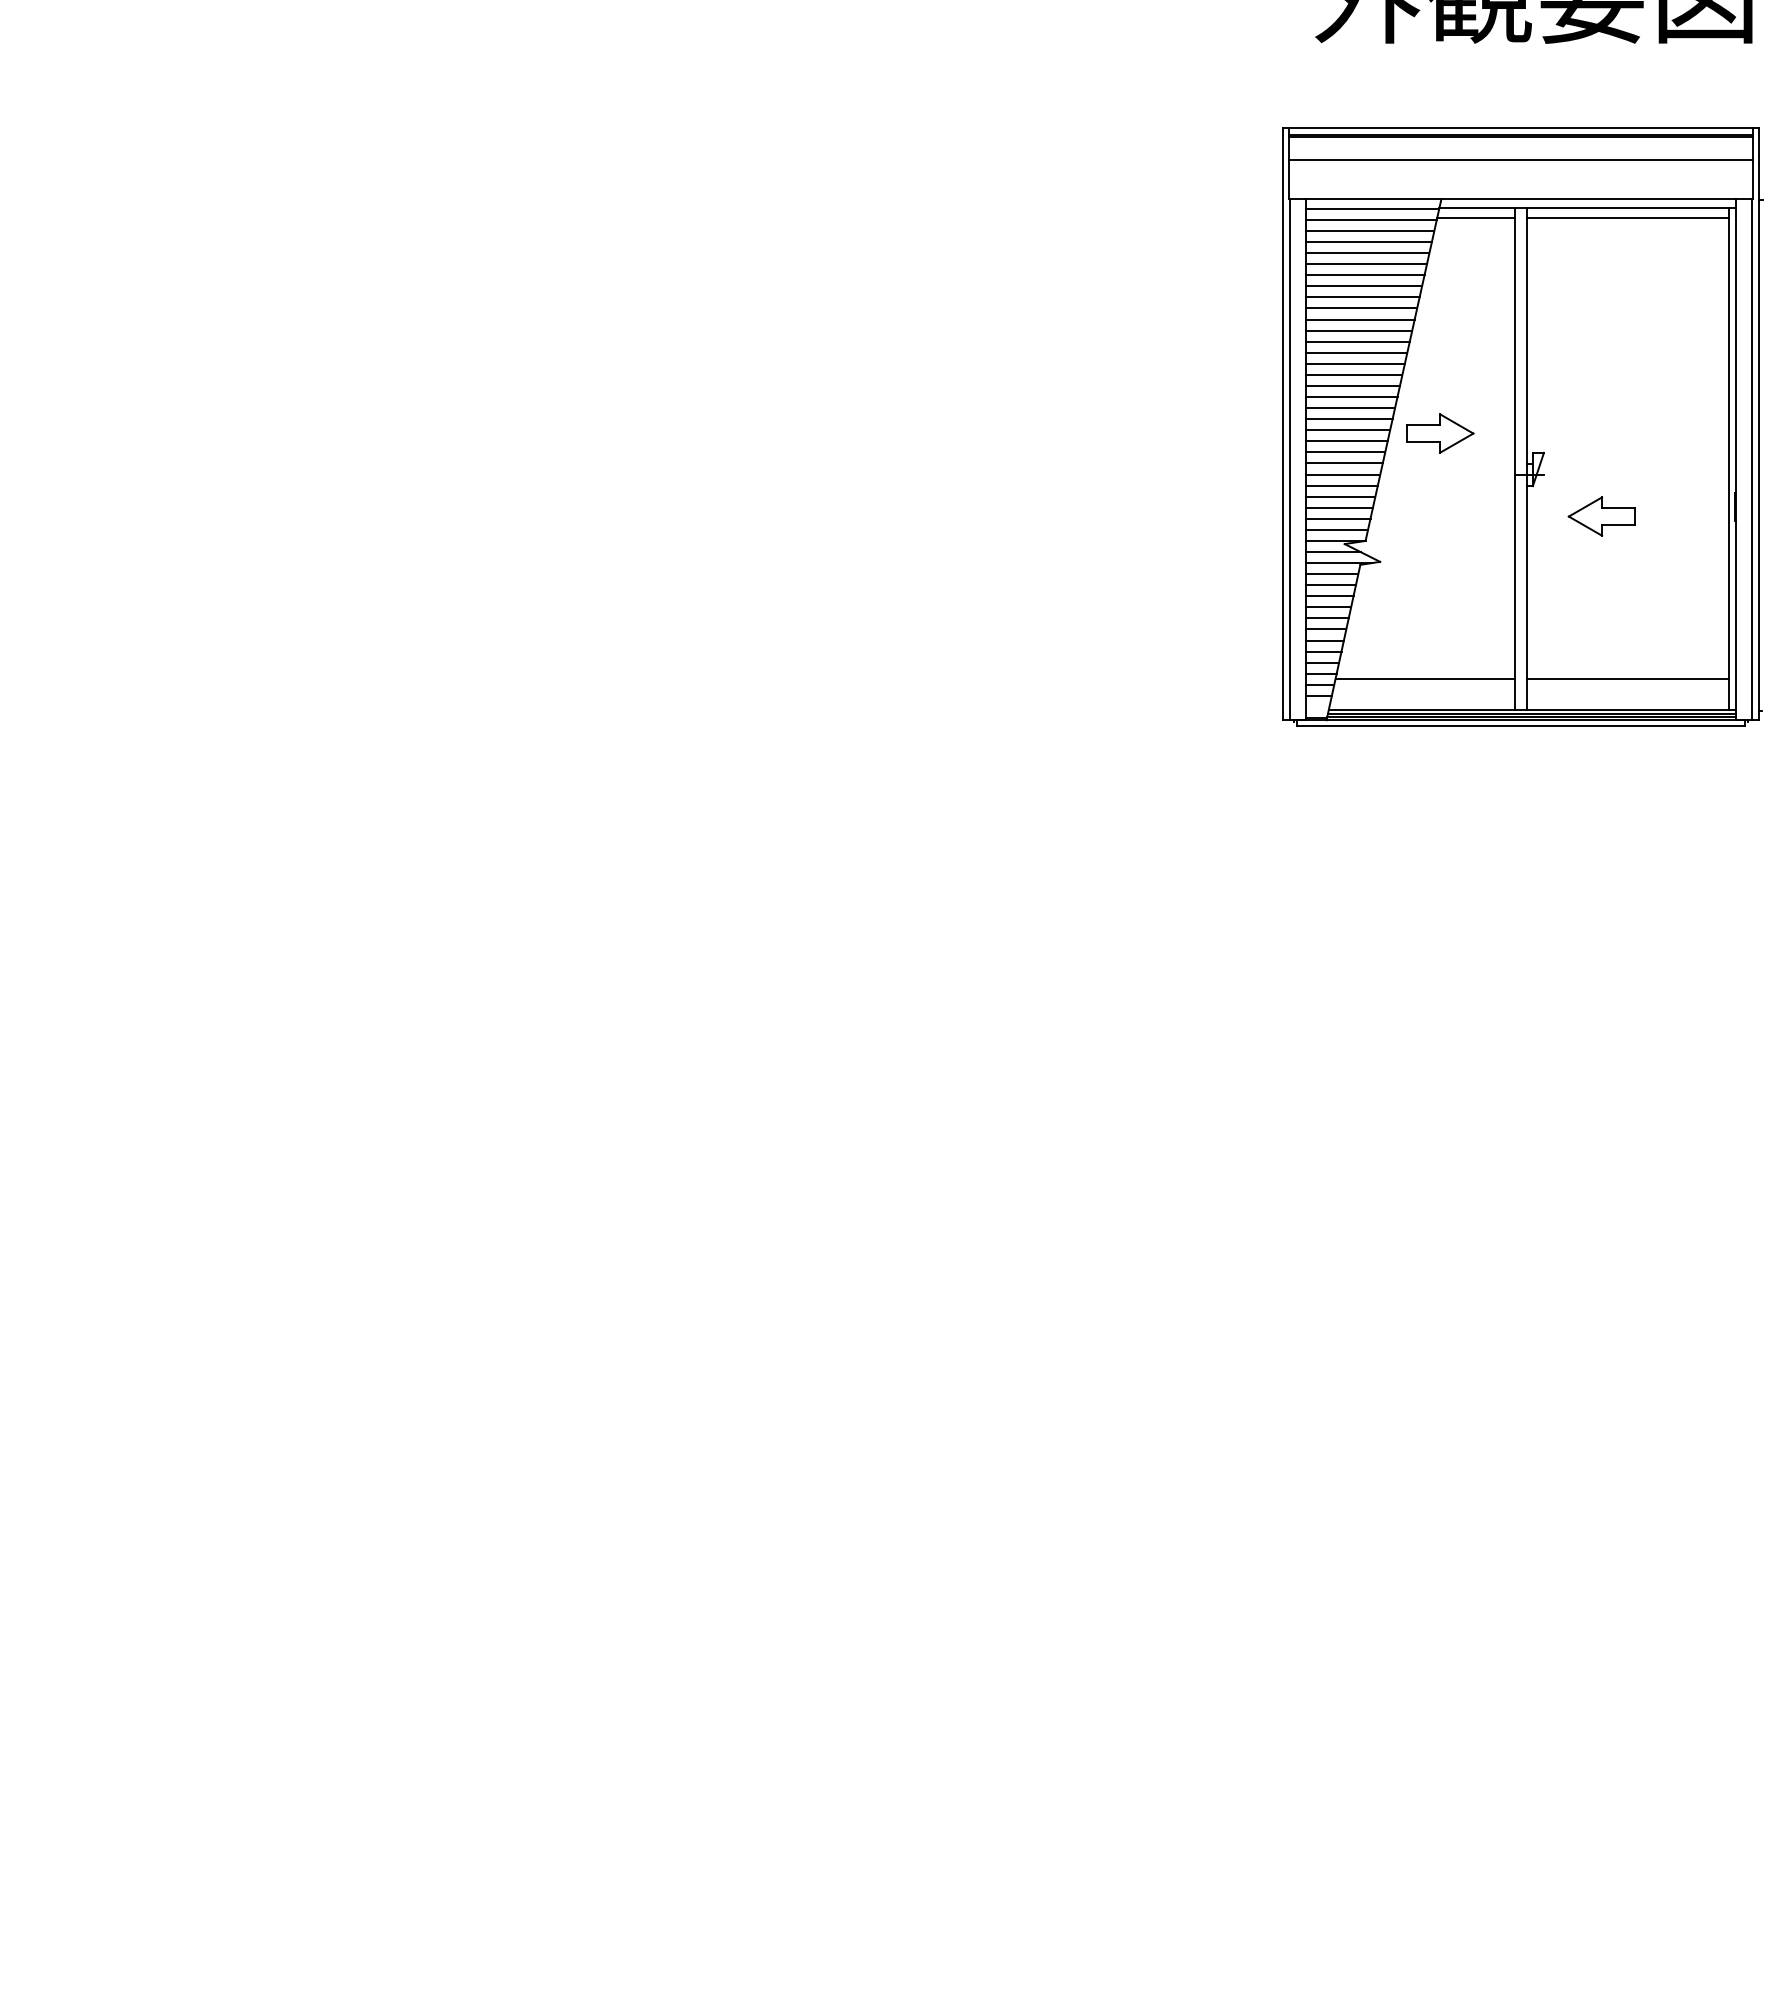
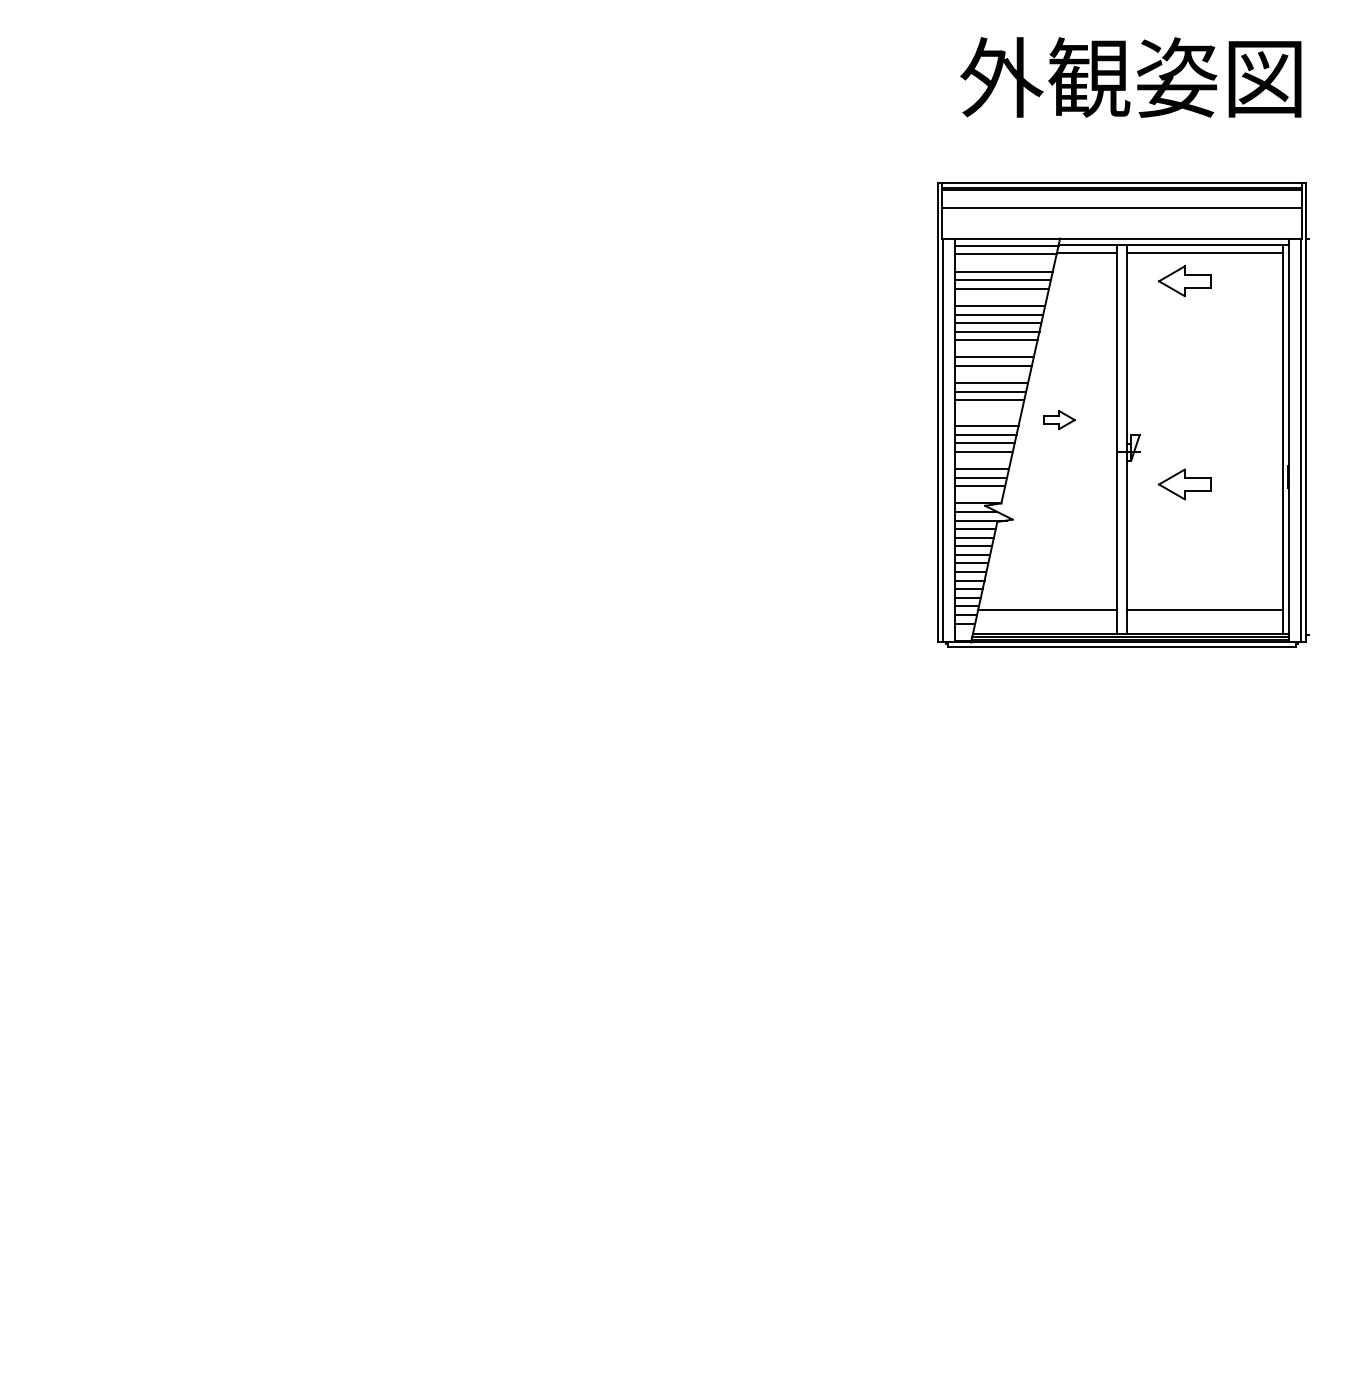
line: (1369, 231) -> (1004, 263), removed
part: (1601, 254) -> (1184, 281), added
line: (1364, 275) -> (1000, 297), removed
line: (1357, 341) -> (995, 348), removed
line: (1353, 374) -> (992, 374), removed
line: (1348, 419) -> (988, 409), removed
line: (1347, 430) -> (987, 417), removed
part: (1440, 433) -> (1059, 420), size x0.6
line: (1341, 485) -> (982, 460), removed
line: (1336, 529) -> (978, 494), removed

